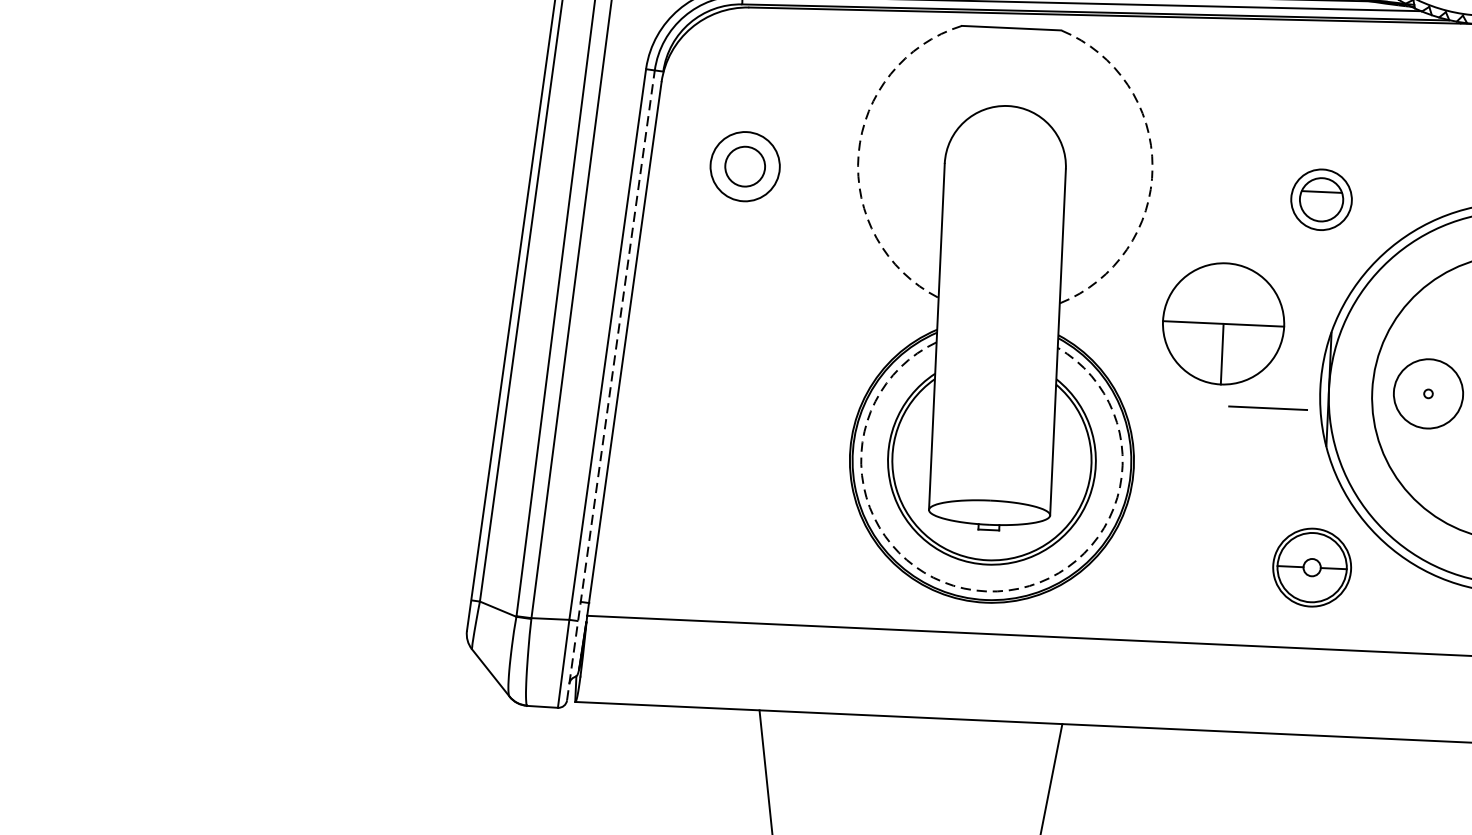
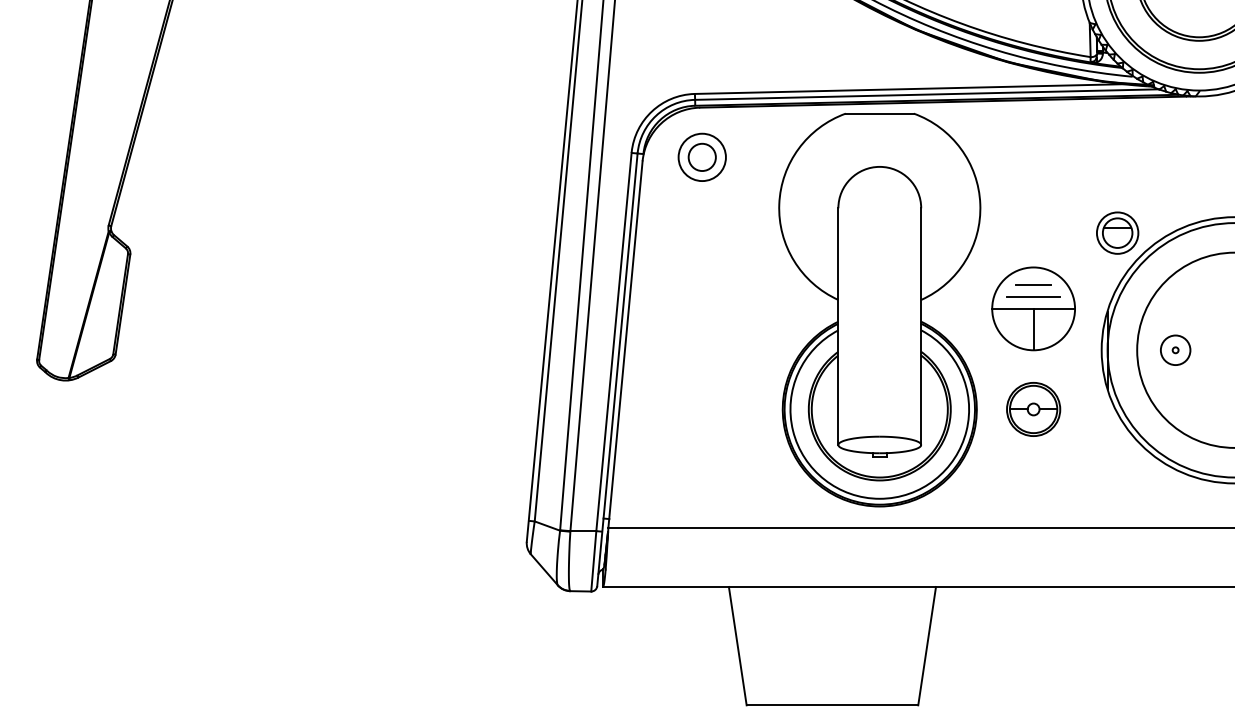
arc: (858, 154) -> (779, 204), dashed -> solid
part: (744, 165) -> (701, 156), moved
arc: (1152, 167) -> (980, 204), dashed -> solid
part: (1321, 198) -> (1117, 232), moved
line: (1224, 289) -> (1033, 285), added
line: (611, 384) -> (617, 369), dashed -> solid
circle: (1428, 394) -> (1175, 350), size x0.62
line: (1267, 407) -> (1033, 296), moved
part: (1311, 567) -> (1033, 409), moved
arc: (985, 590) -> (879, 498), dashed -> solid

